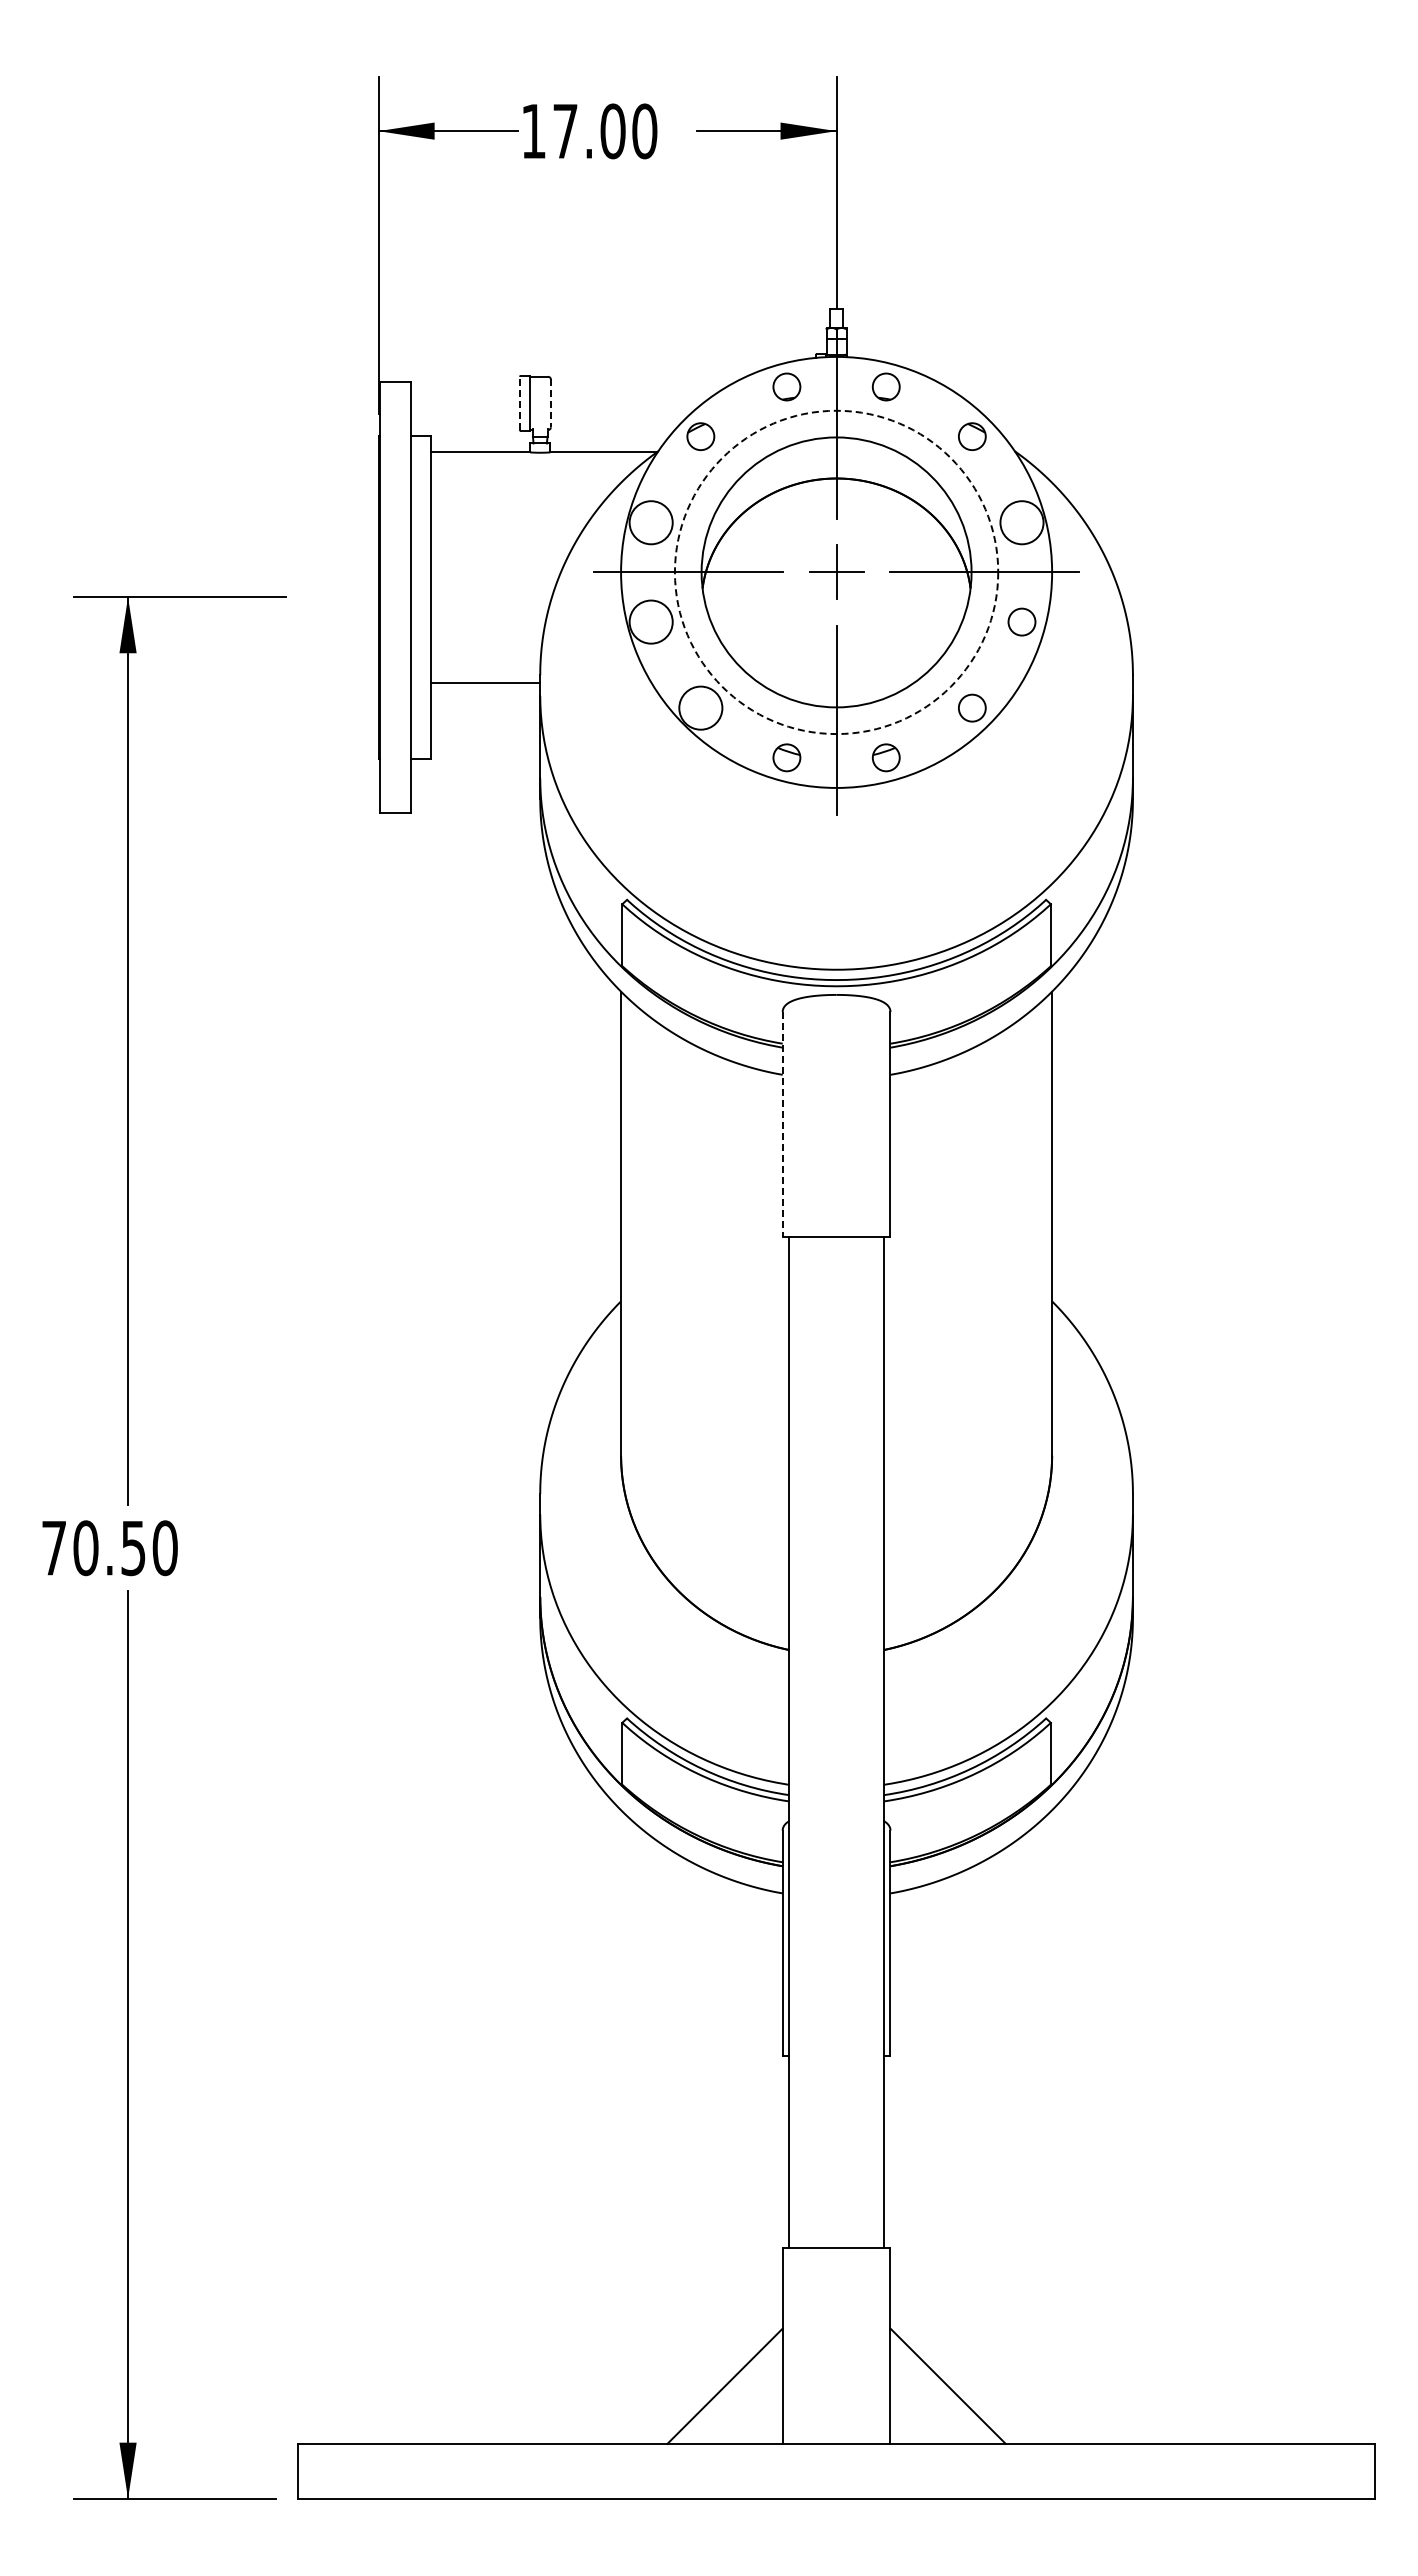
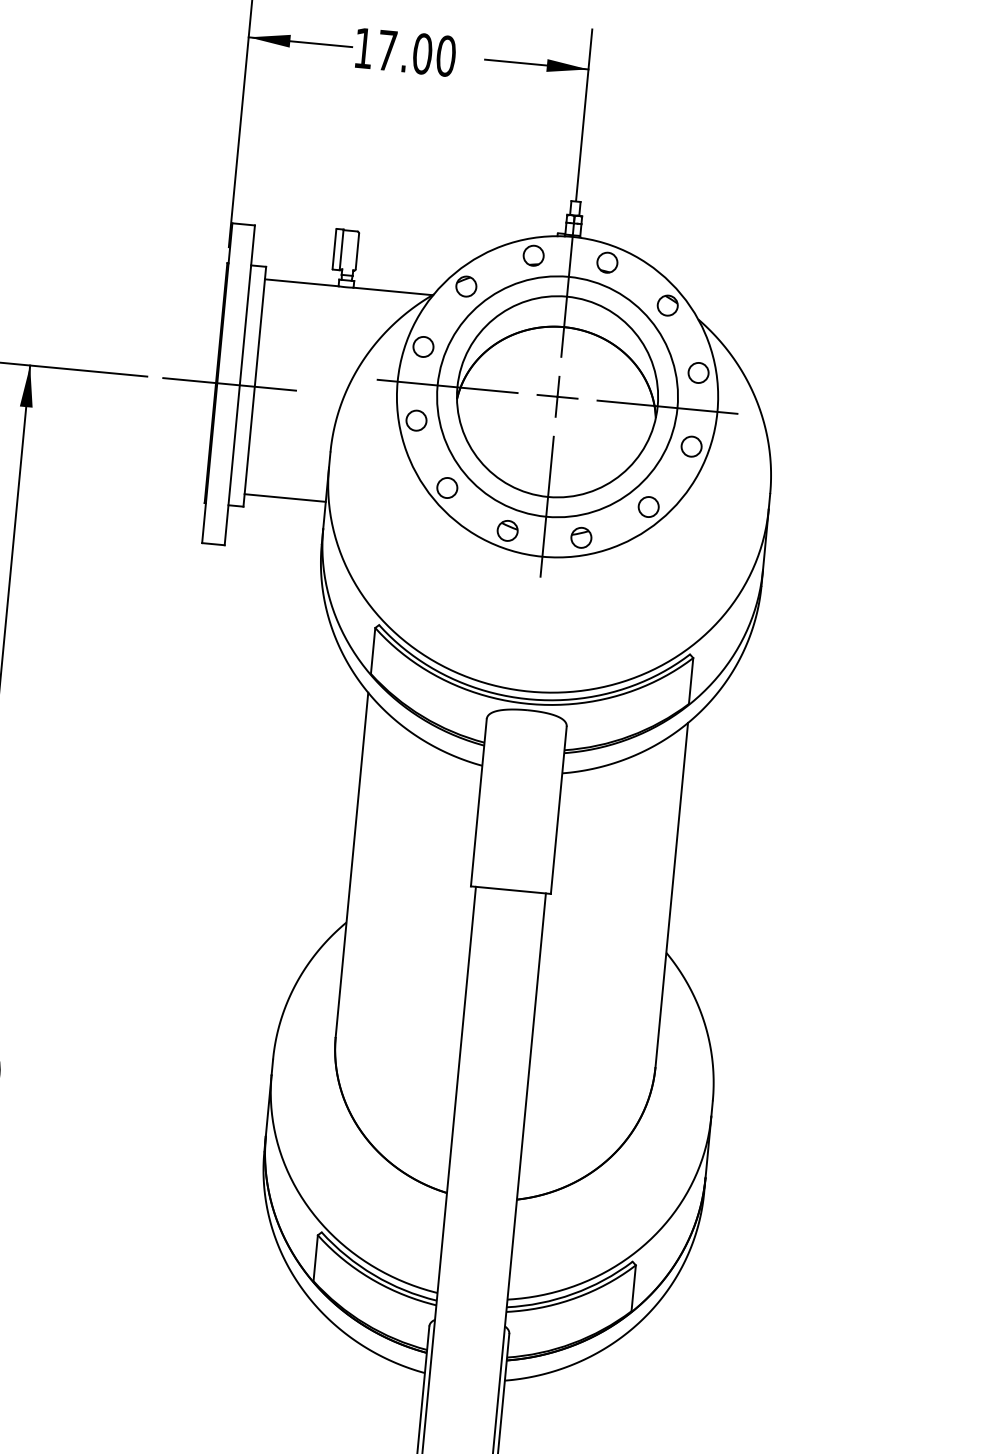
line: (519, 403) -> (334, 249), dashed -> solid
line: (550, 403) -> (357, 251), dashed -> solid
circle: (650, 522) -> (422, 346), size x0.62
circle: (1021, 522) -> (698, 372), size x0.62
circle: (836, 572) -> (557, 396), dashed -> solid
line: (396, 597) -> (229, 384), added
circle: (650, 621) -> (416, 420), size x0.62
line: (485, 683) -> (285, 498), moved
circle: (700, 707) -> (447, 487), size x0.62
line: (782, 1124) -> (478, 802), dashed -> solid

